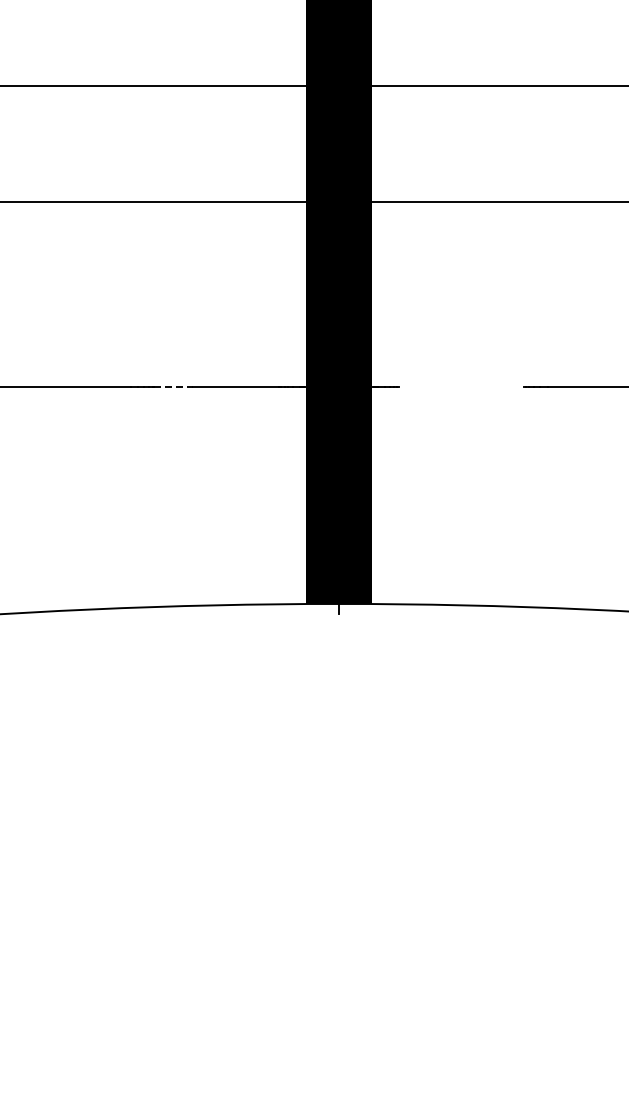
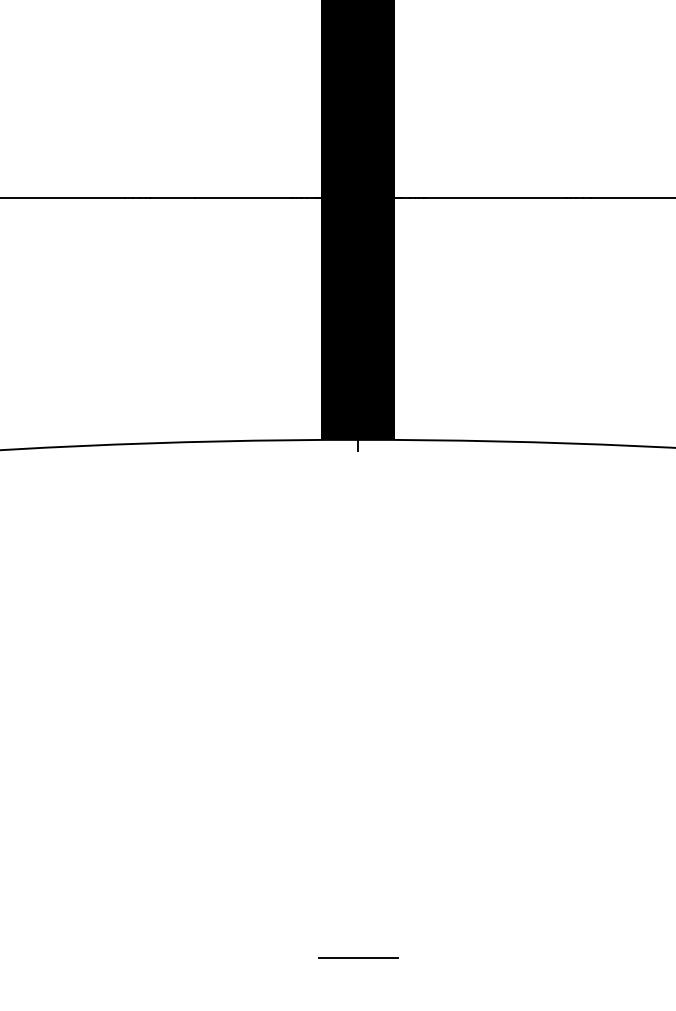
line: (173, 387) -> (173, 197), dashed -> solid
line: (461, 387) -> (495, 197), added
line: (338, 1067) -> (357, 958), added

